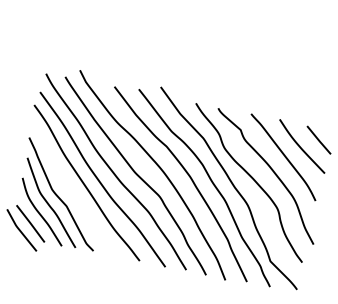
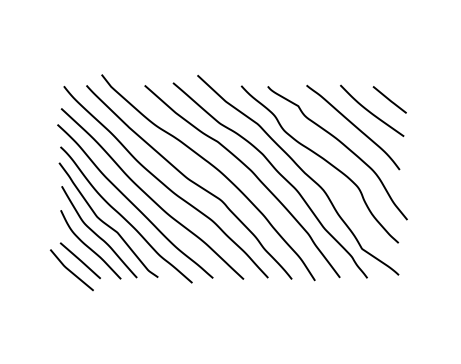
curve: (74, 193) -> (123, 216), added

